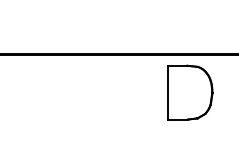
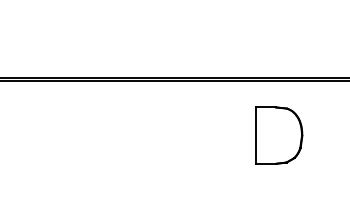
part: (190, 92) -> (279, 135), size x0.71

